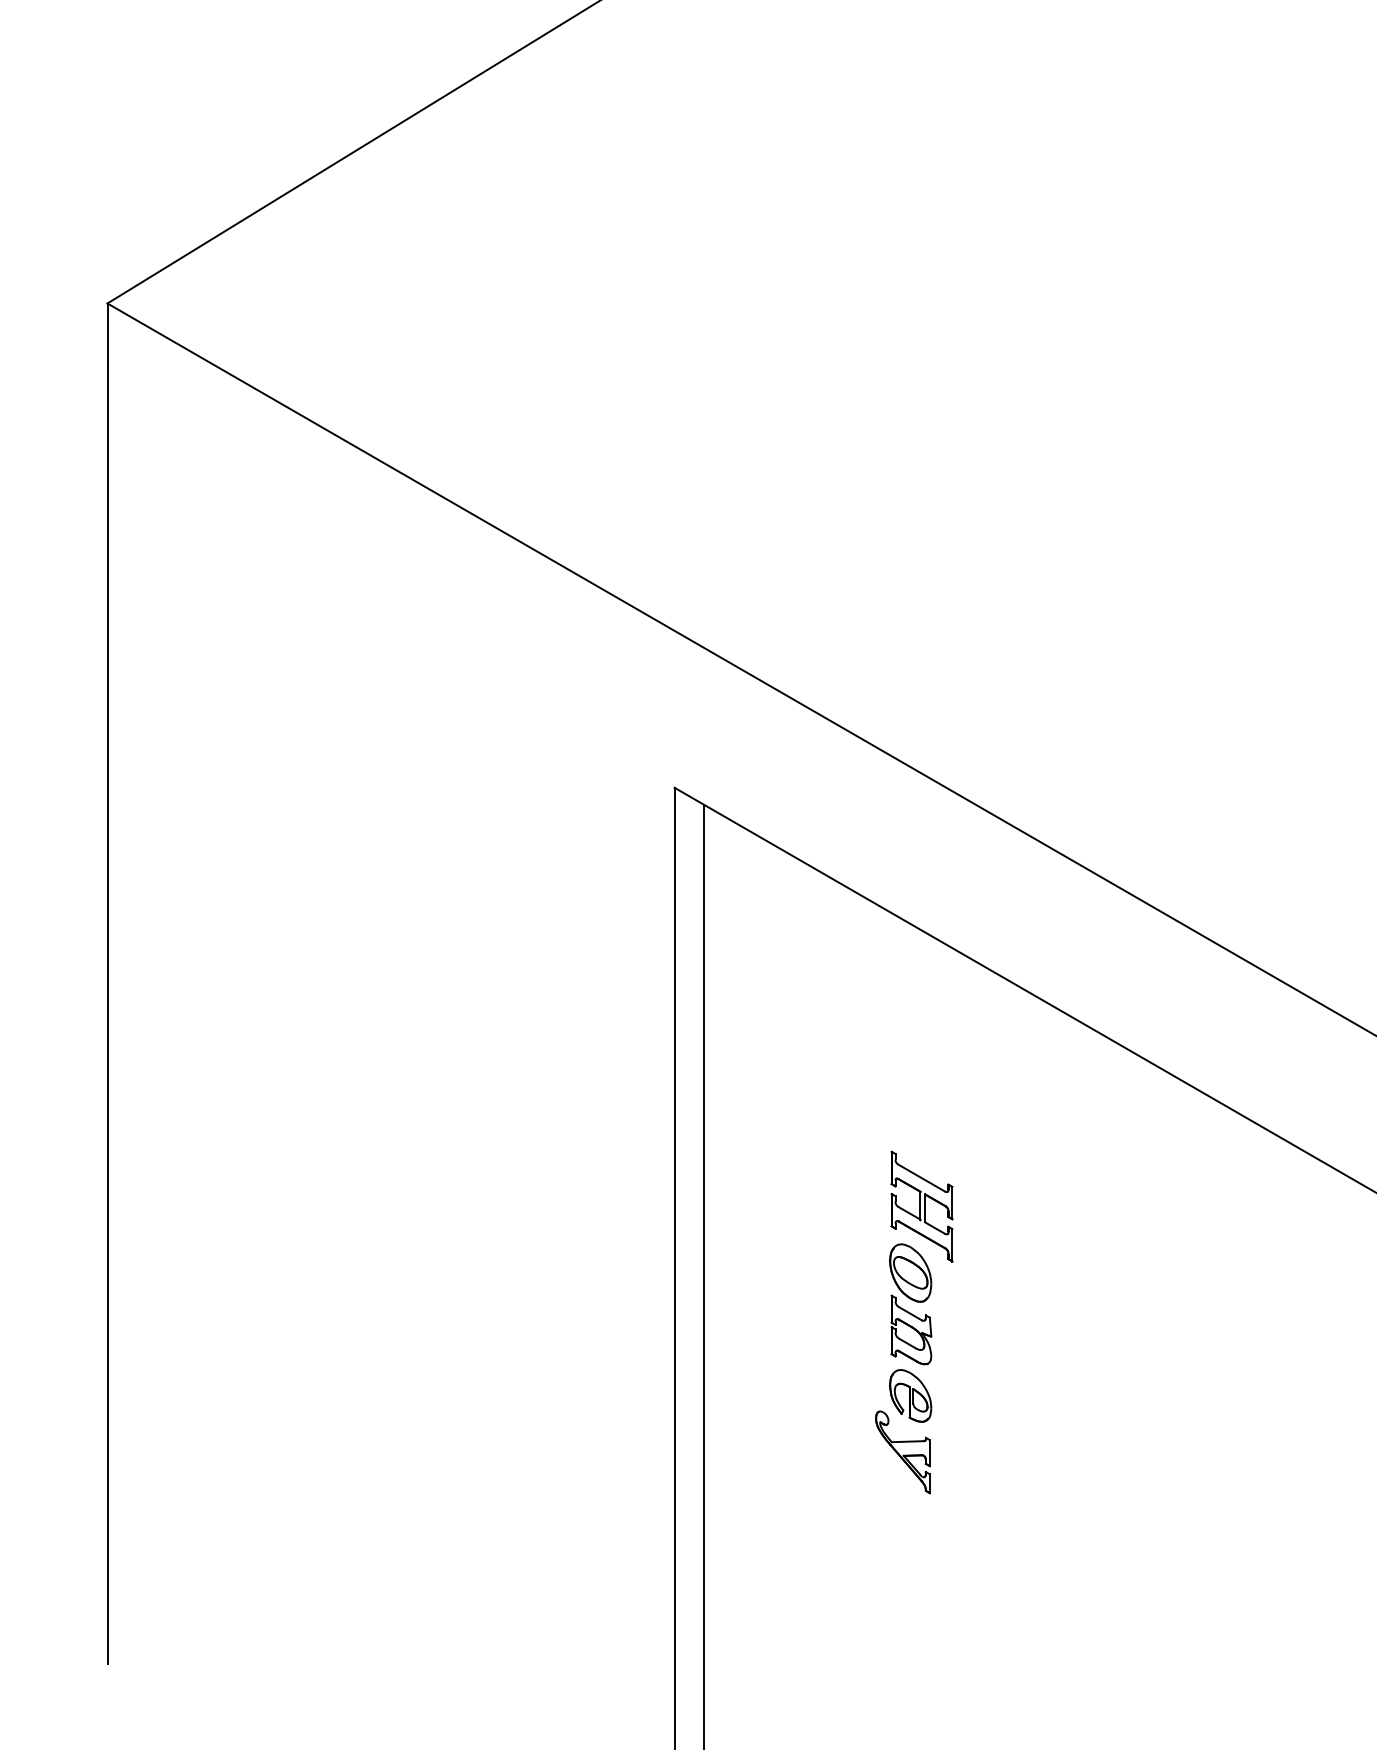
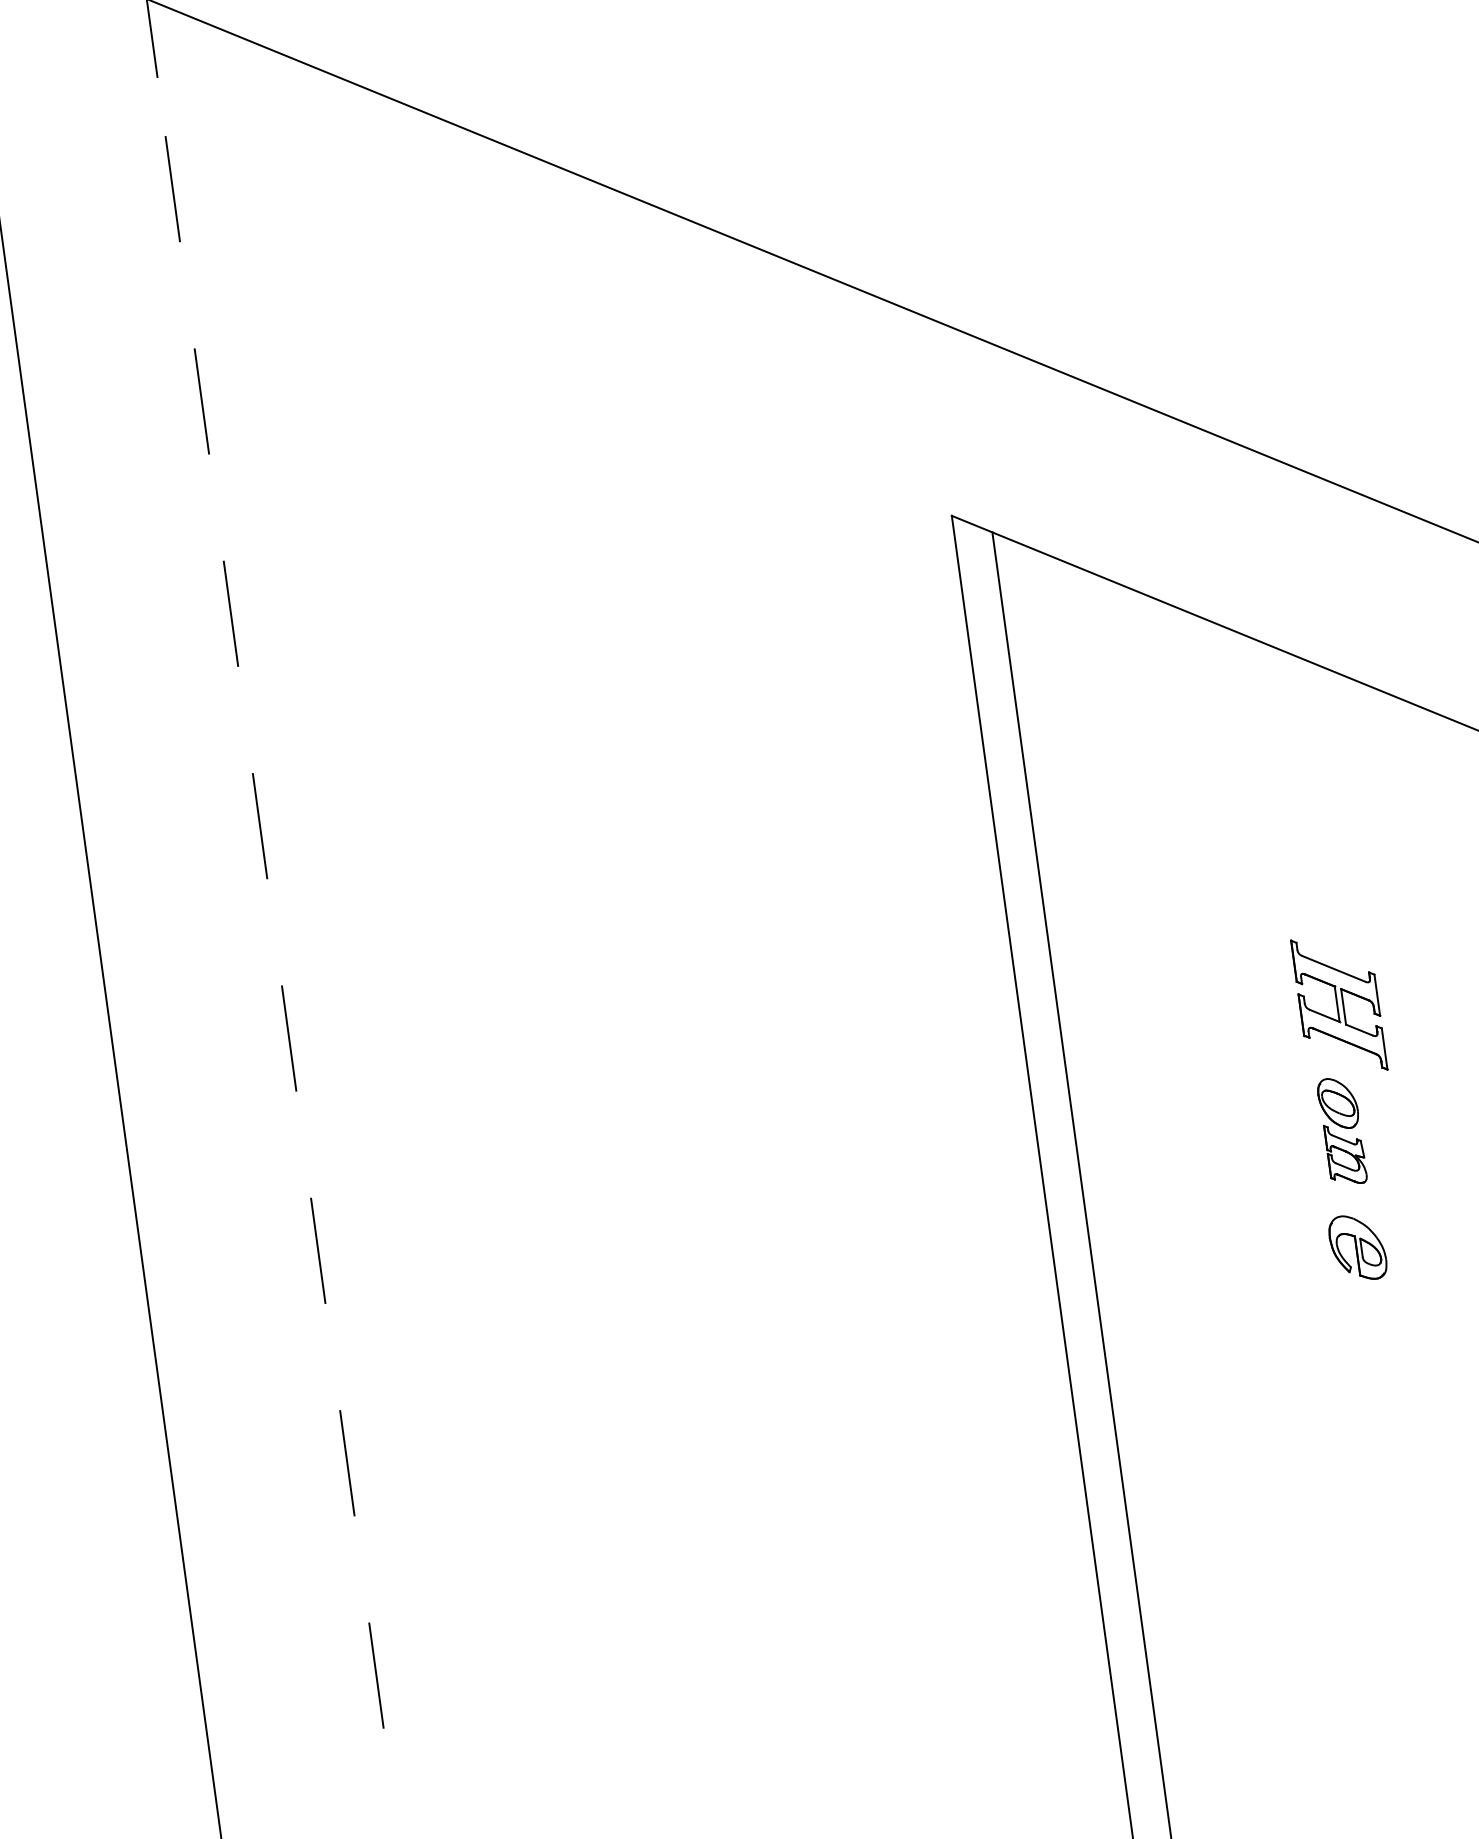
line: (107, 1014) -> (270, 902), solid -> dashed
part: (910, 1304) -> (1341, 1131), size x0.7
part: (902, 1452) -> (1357, 1321), removed

